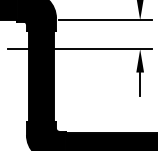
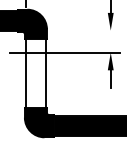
line: (105, 20) -> (84, 30), removed
fill: (40, 76) -> (35, 73), removed

